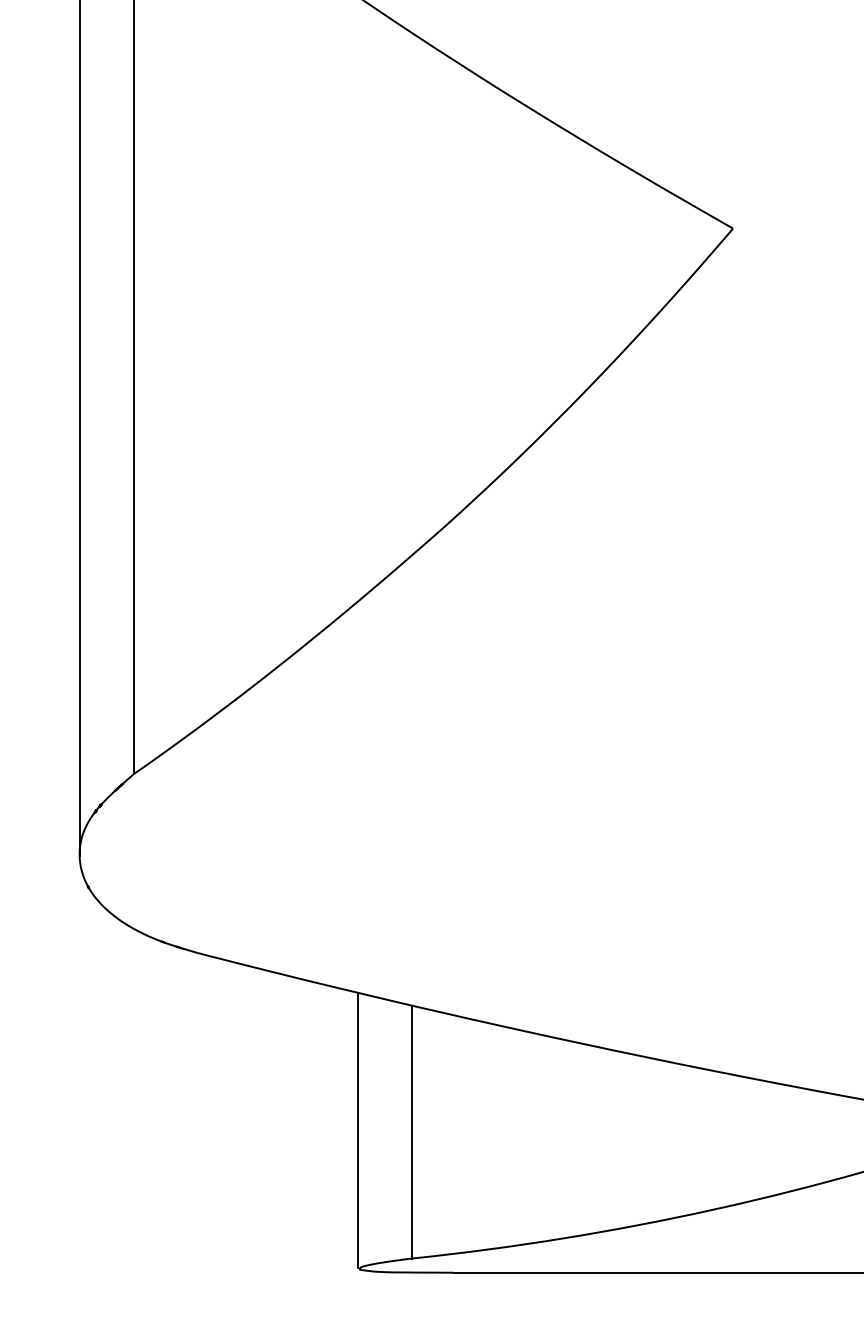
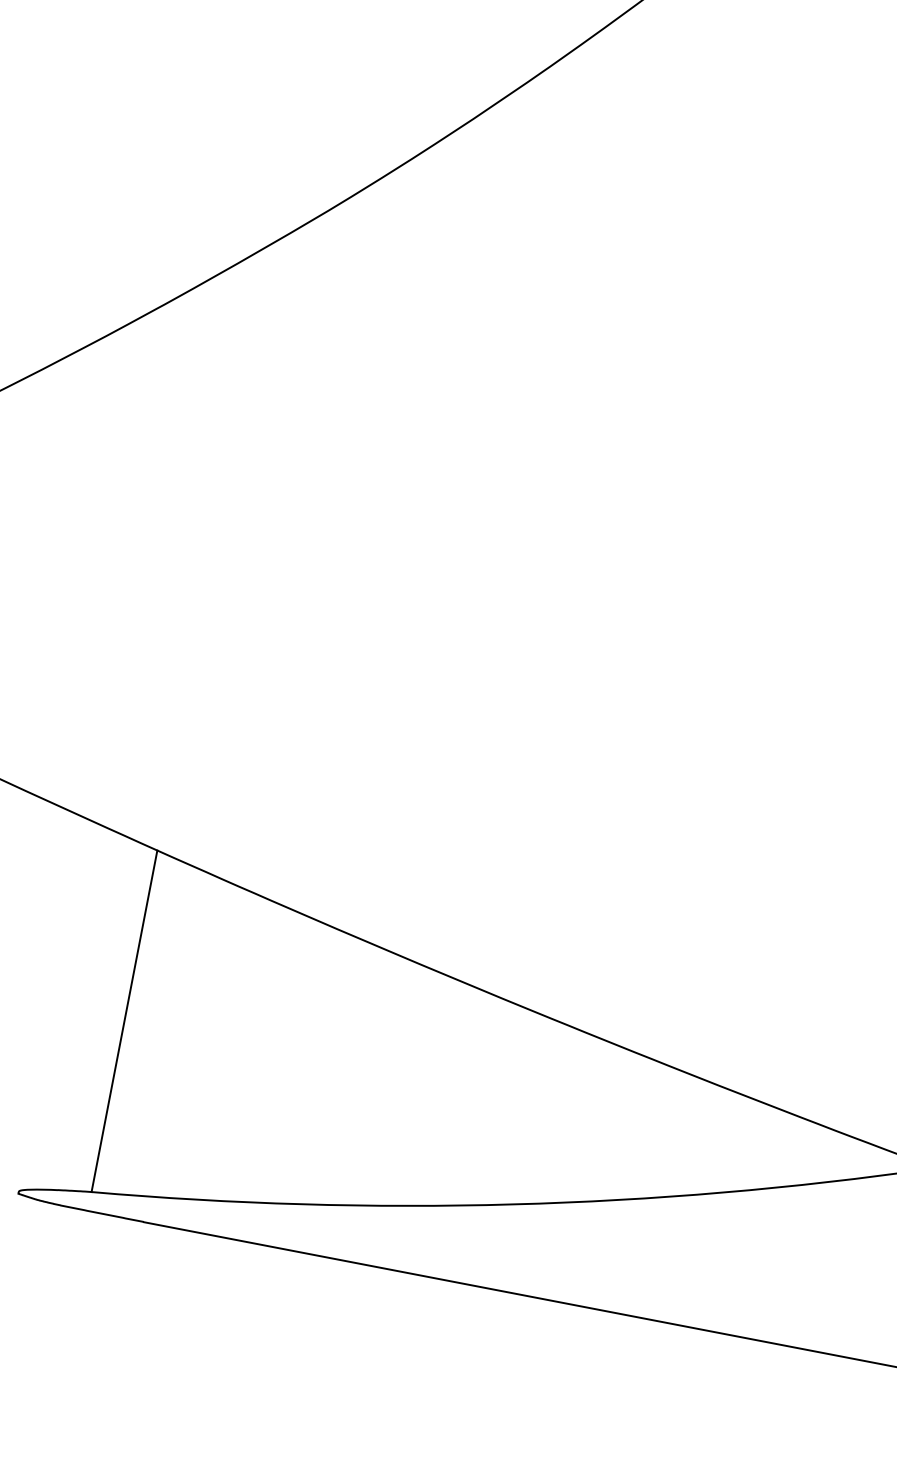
line: (357, 1130) -> (51, 1004), removed

